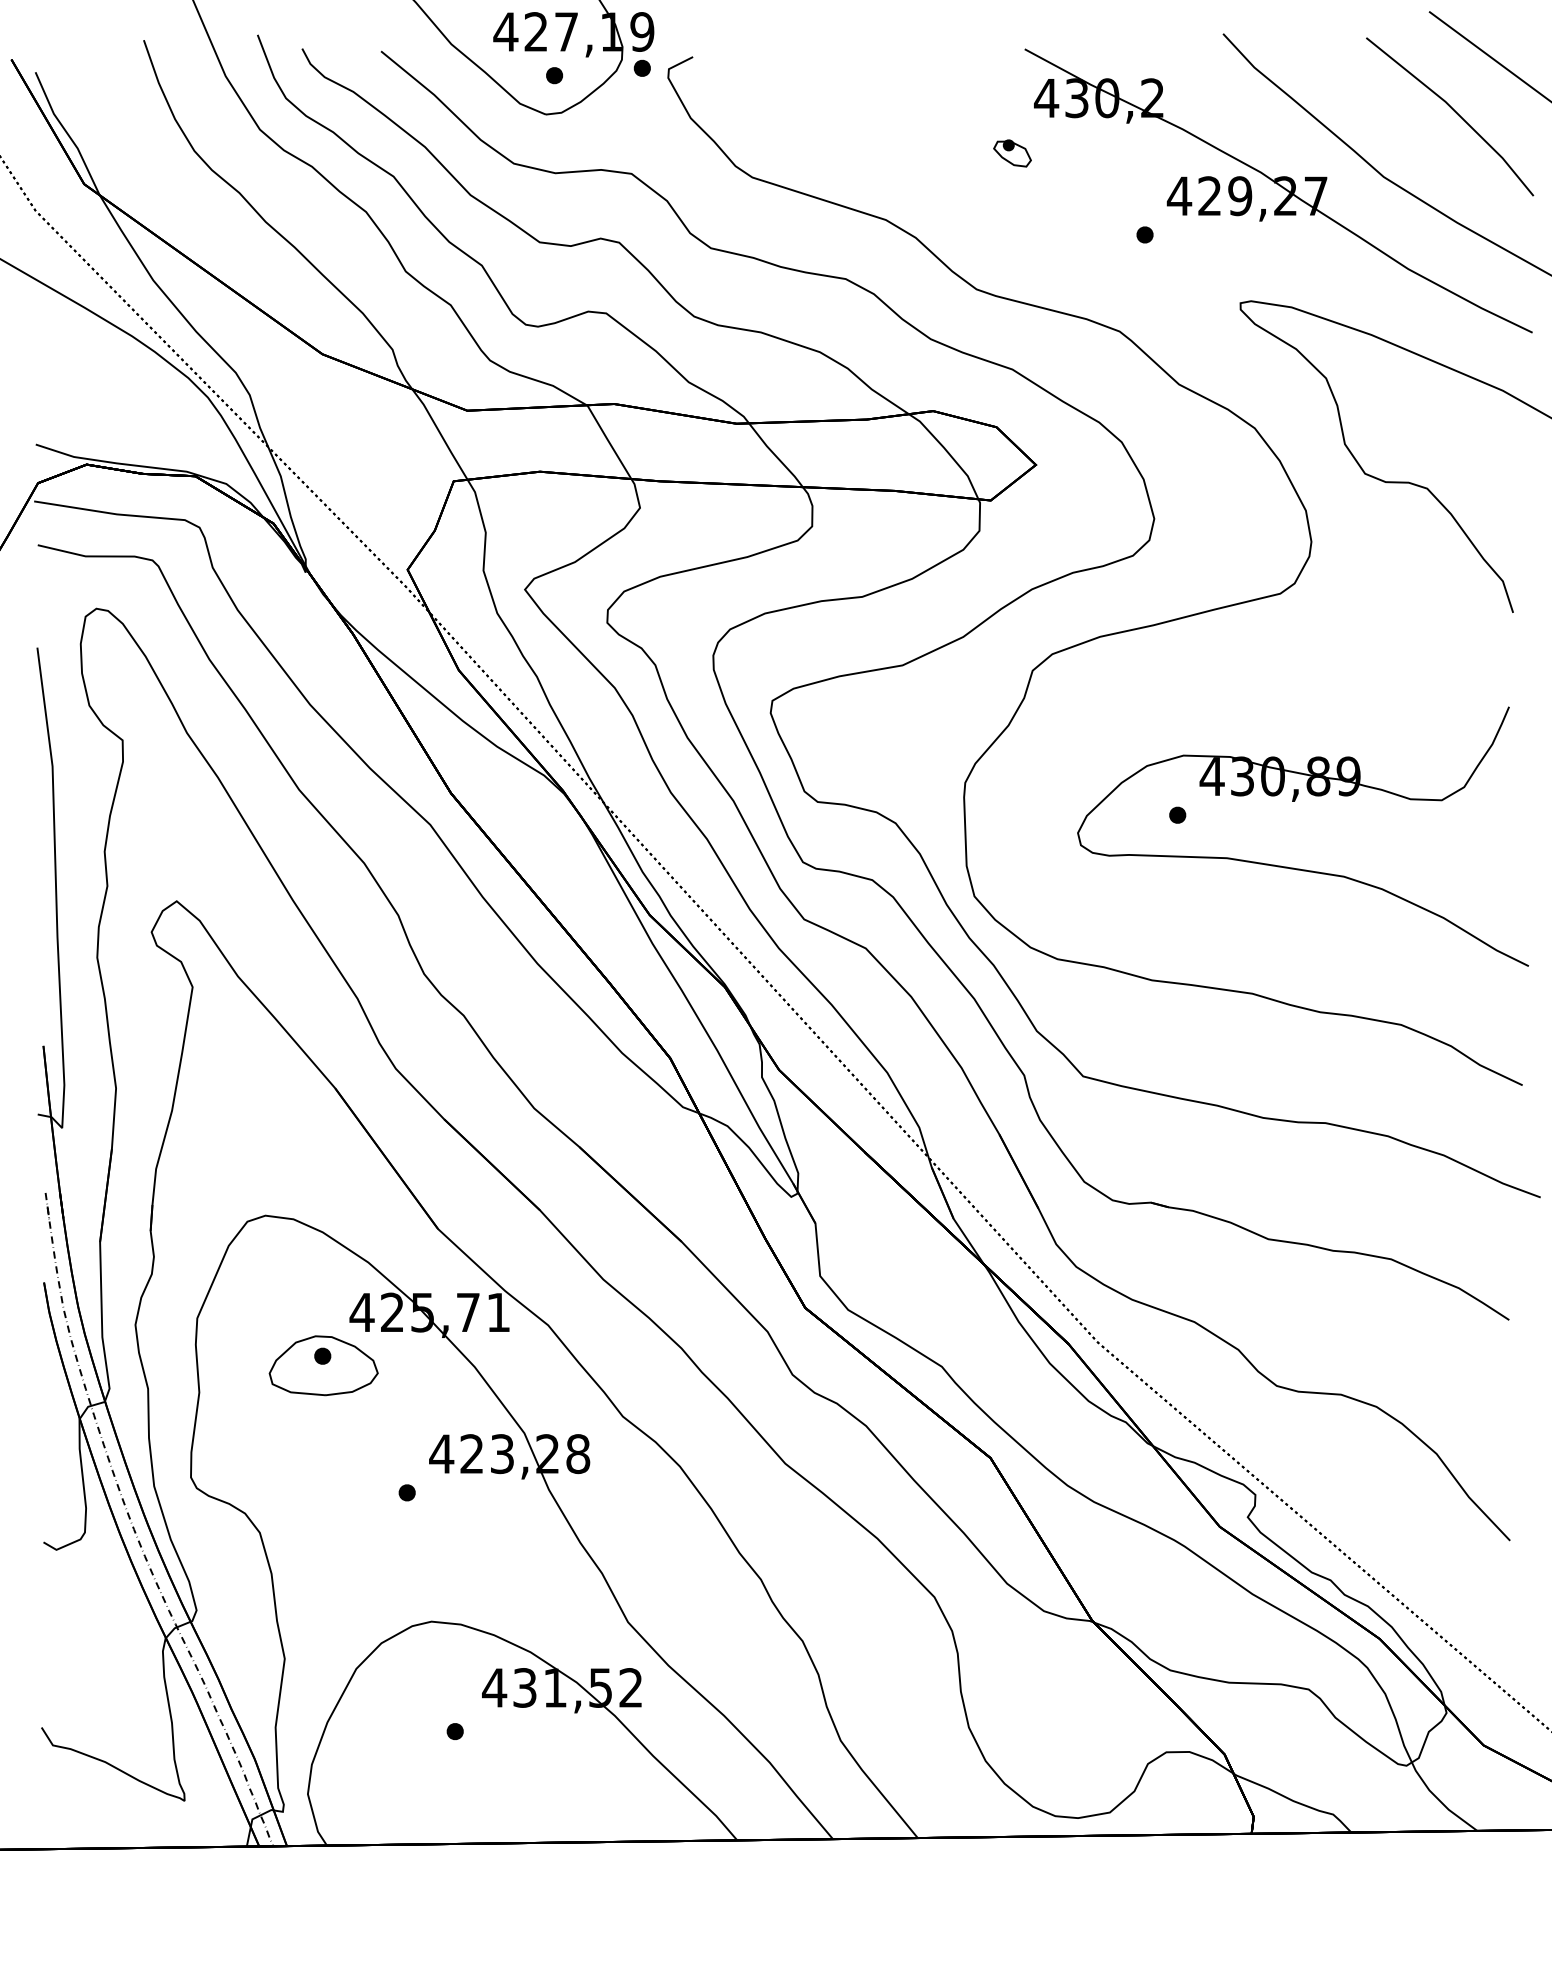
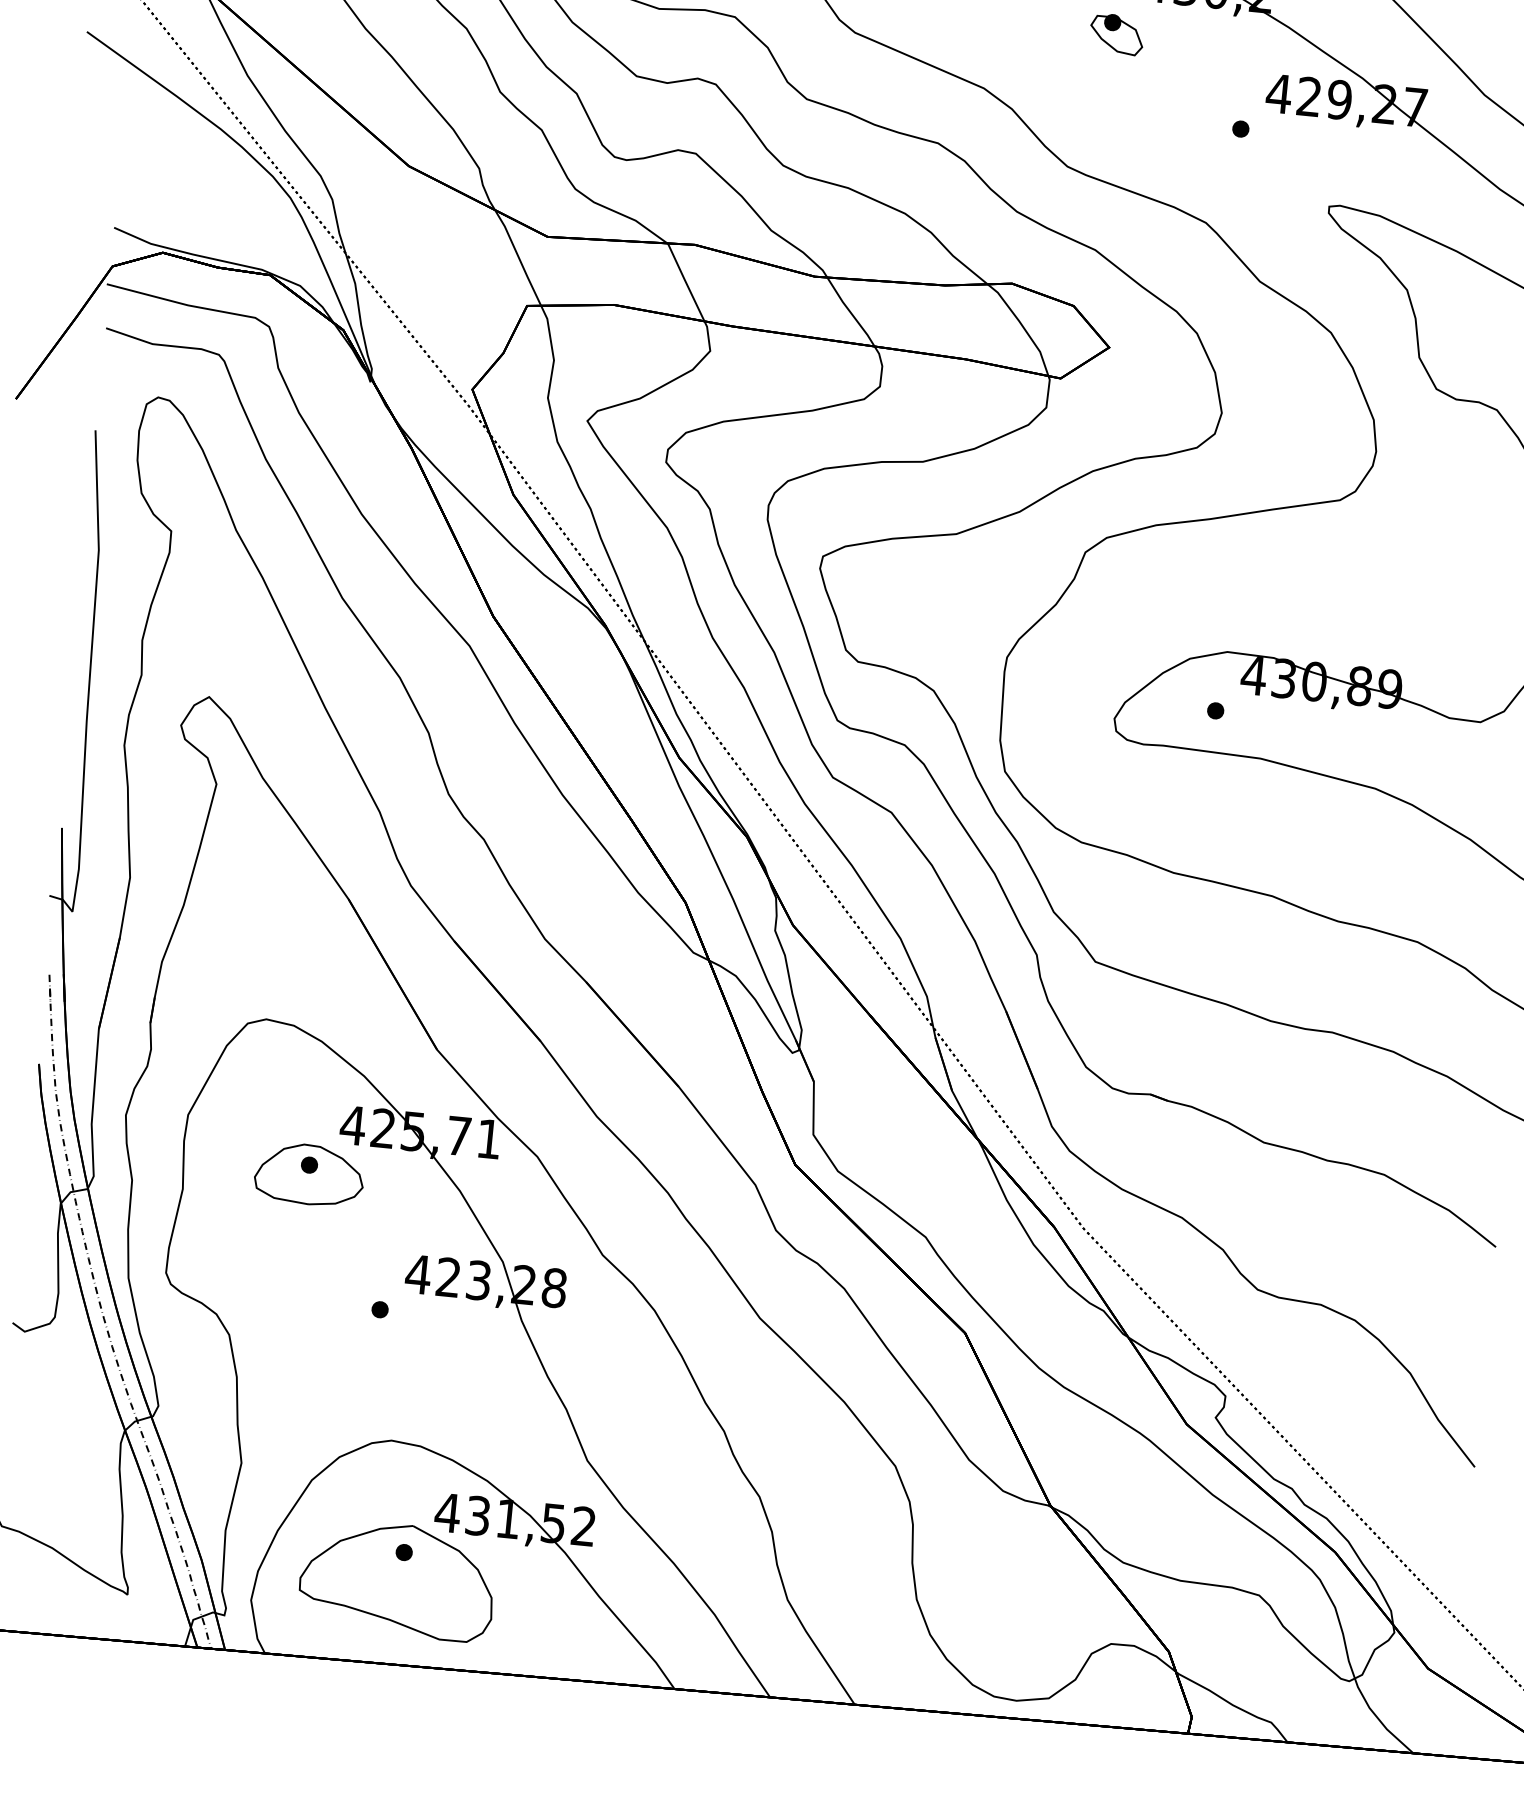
part: (1012, 153) -> (1116, 34), size x1.43
part: (451, 1759) -> (397, 1579), added

